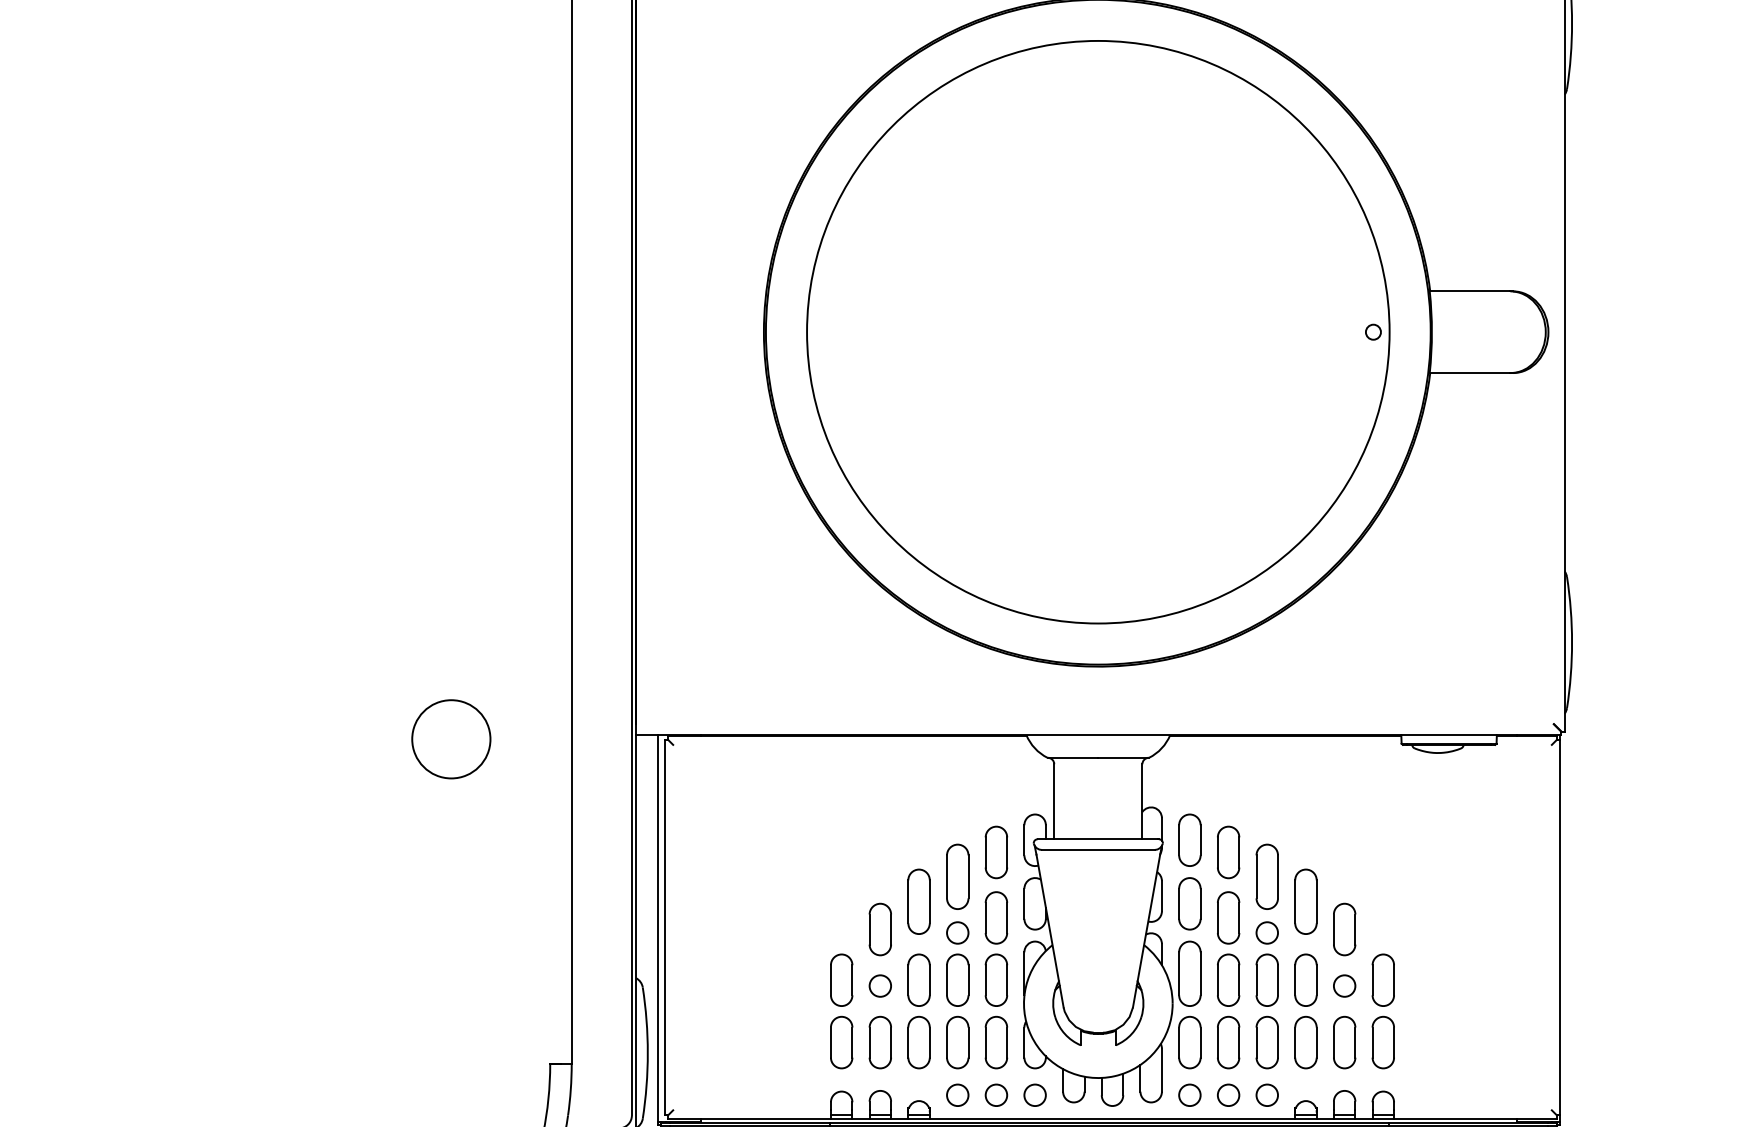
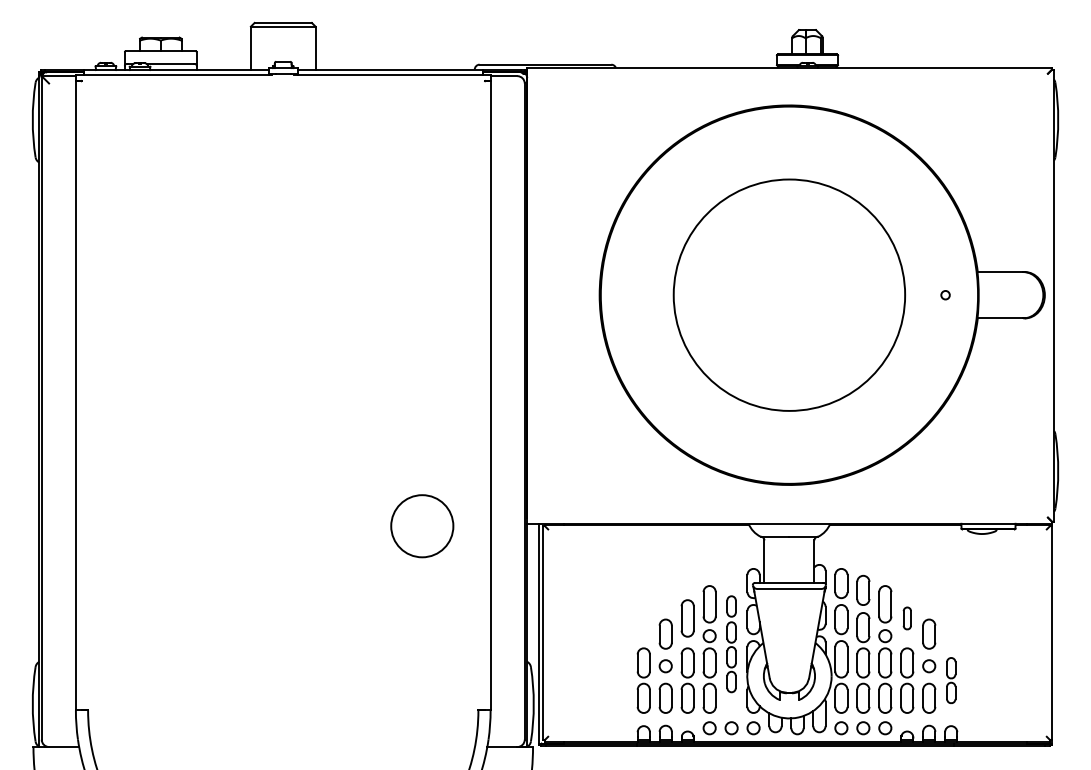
circle: (1098, 330) -> (789, 294), size x0.7
circle: (451, 739) -> (422, 526), size x1.4
part: (1306, 901) -> (907, 618), size x0.6
part: (996, 945) -> (731, 643), size x0.7
part: (1383, 1011) -> (951, 680), size x0.7

